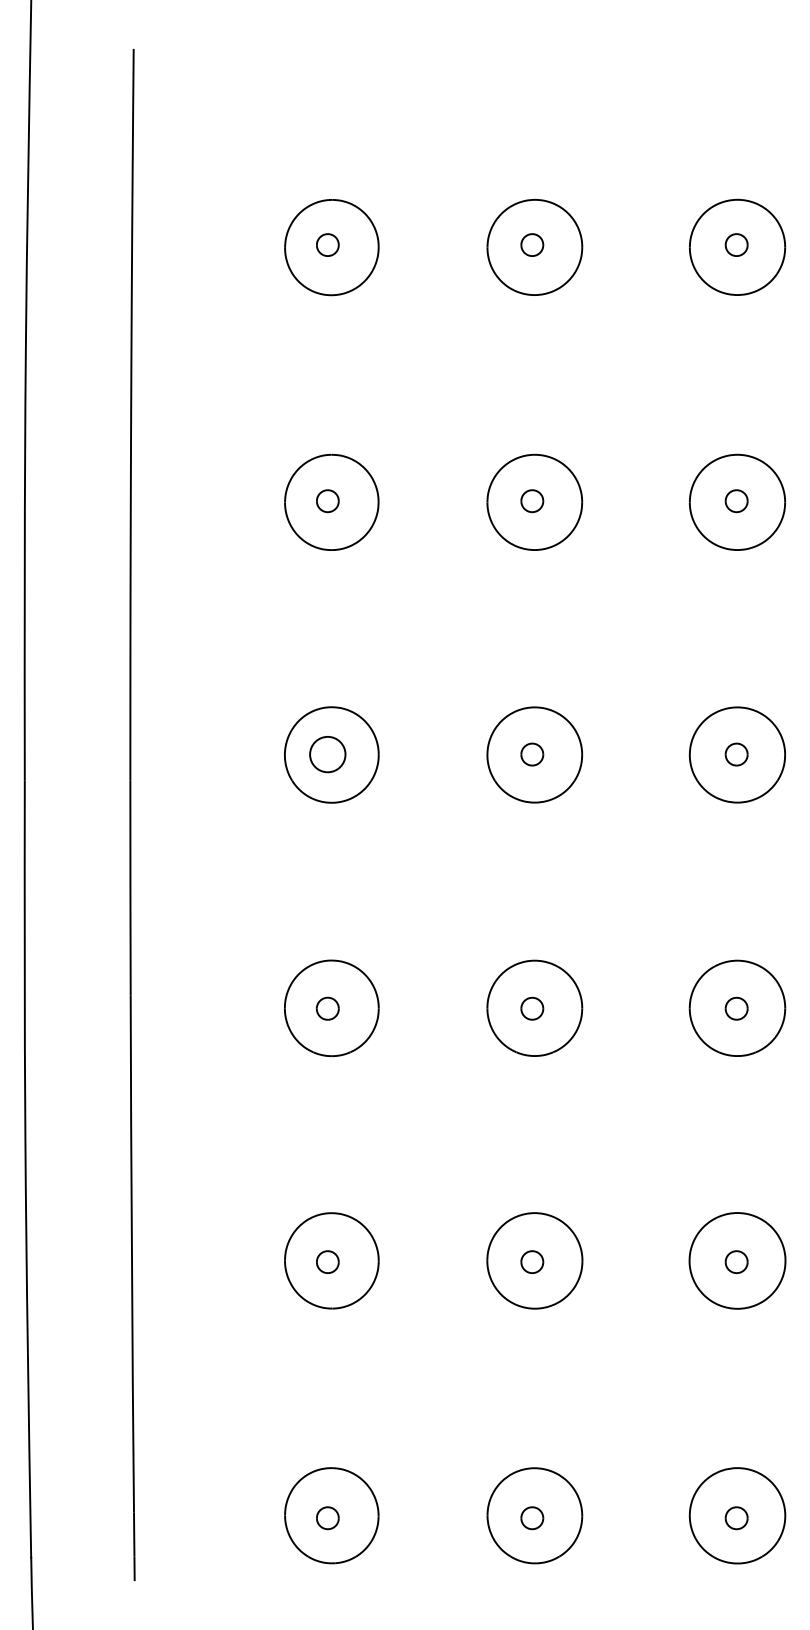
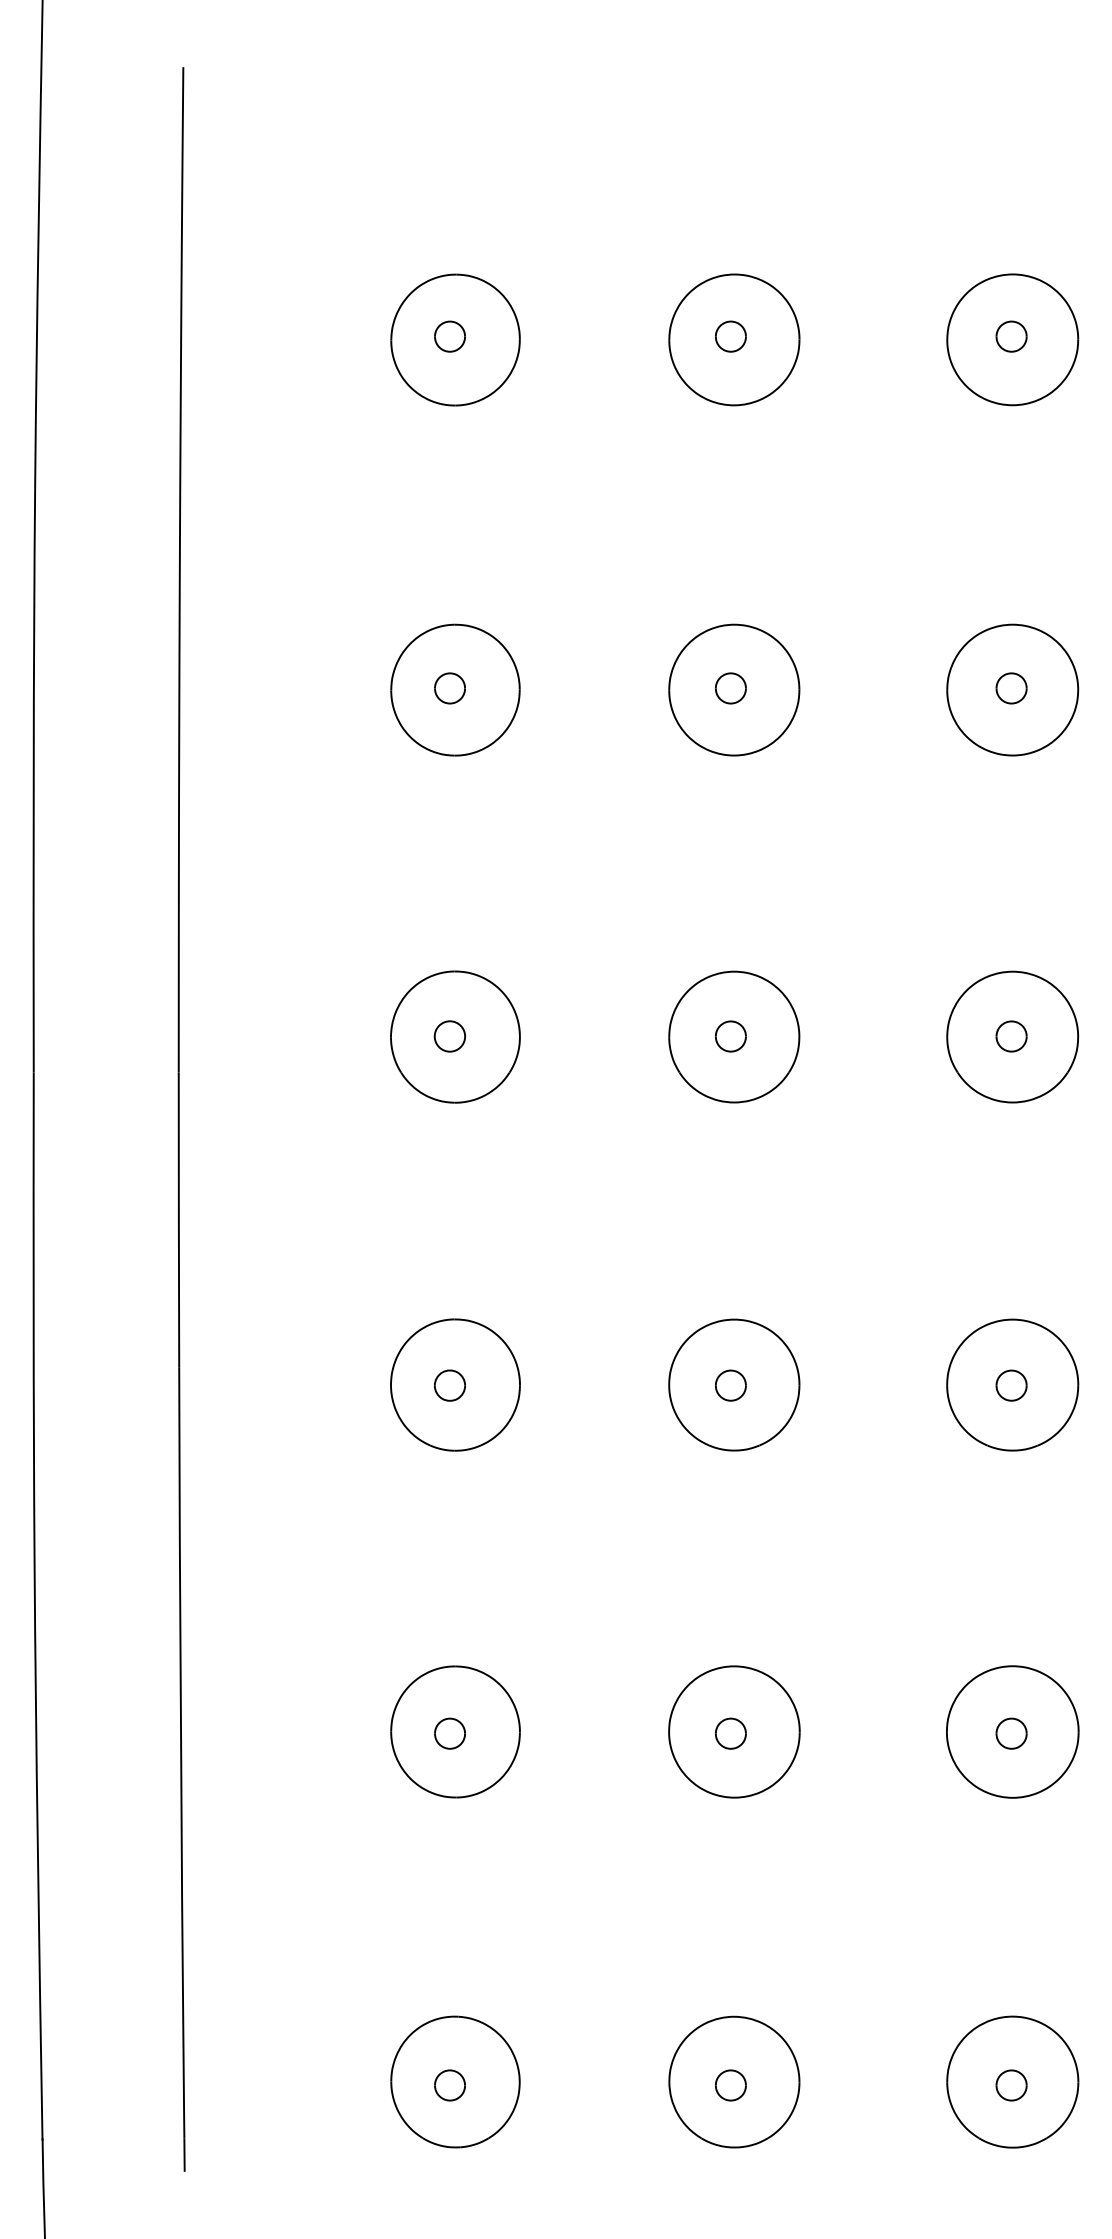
circle: (327, 754) -> (449, 1036), size x0.62

